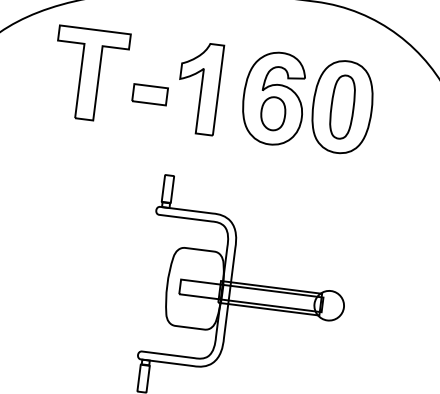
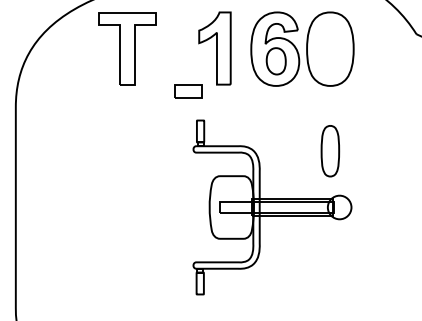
part: (150, 94) -> (188, 91), moved
part: (342, 107) -> (330, 151), moved

